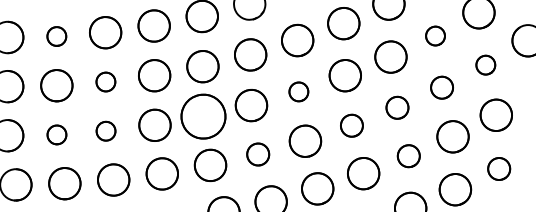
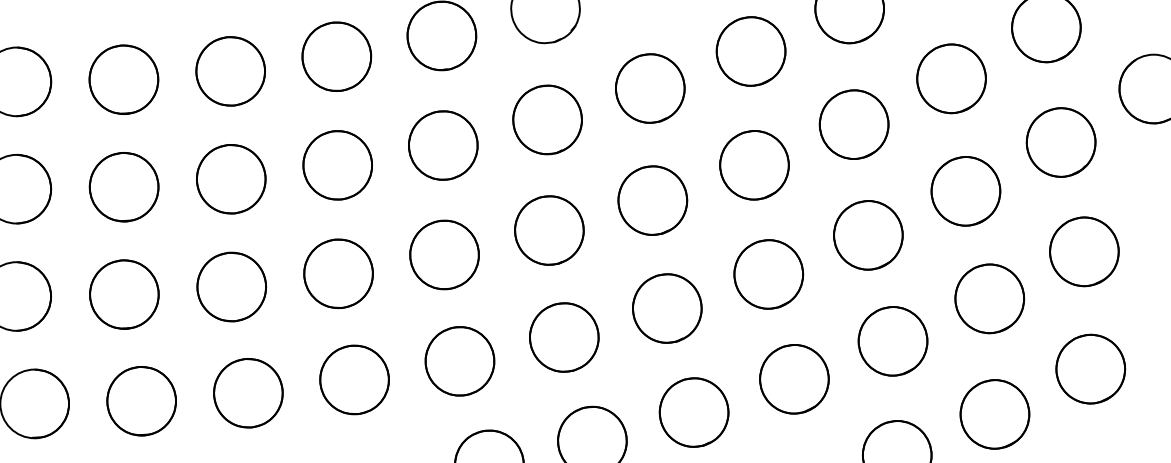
part: (435, 35) -> (951, 77), size x1.67
part: (56, 36) -> (123, 79), size x1.67
circle: (485, 64) -> (1060, 140), size x1.67
circle: (105, 81) -> (230, 177), size x1.67
circle: (441, 87) -> (964, 191), size x1.43
circle: (298, 91) -> (652, 199), size x1.67
part: (397, 107) -> (868, 234), size x1.43
part: (203, 116) -> (444, 254), size x0.71
circle: (351, 125) -> (767, 274), size x1.43
circle: (105, 130) -> (230, 285), size x1.67
circle: (56, 134) -> (123, 293), size x1.67
part: (257, 154) -> (562, 337), size x1.43
circle: (408, 155) -> (892, 339), size x1.43
circle: (498, 168) -> (1089, 368), size x1.43

